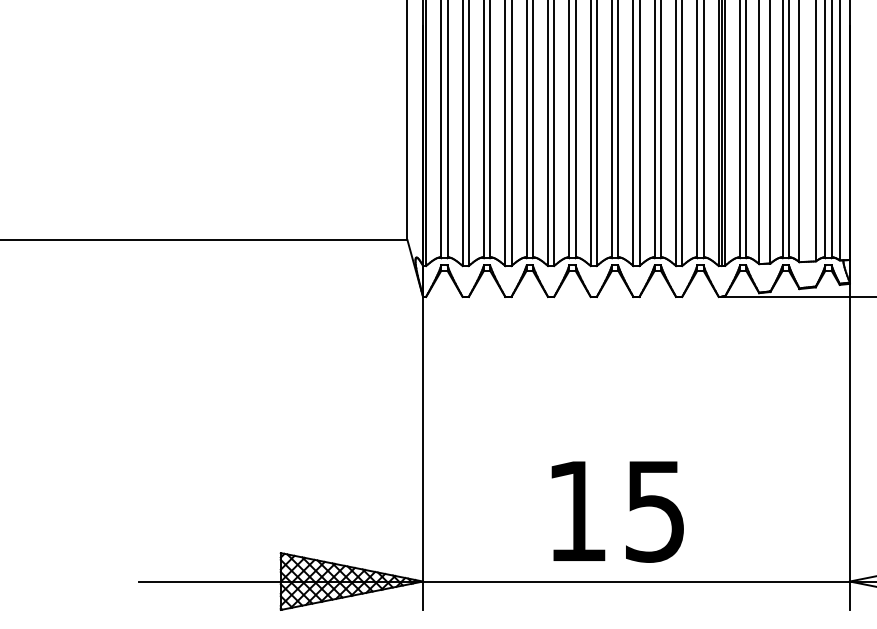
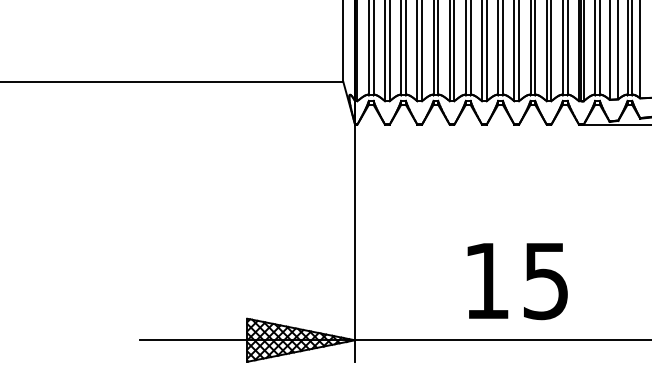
text: (617, 511) -> (517, 281), moved

